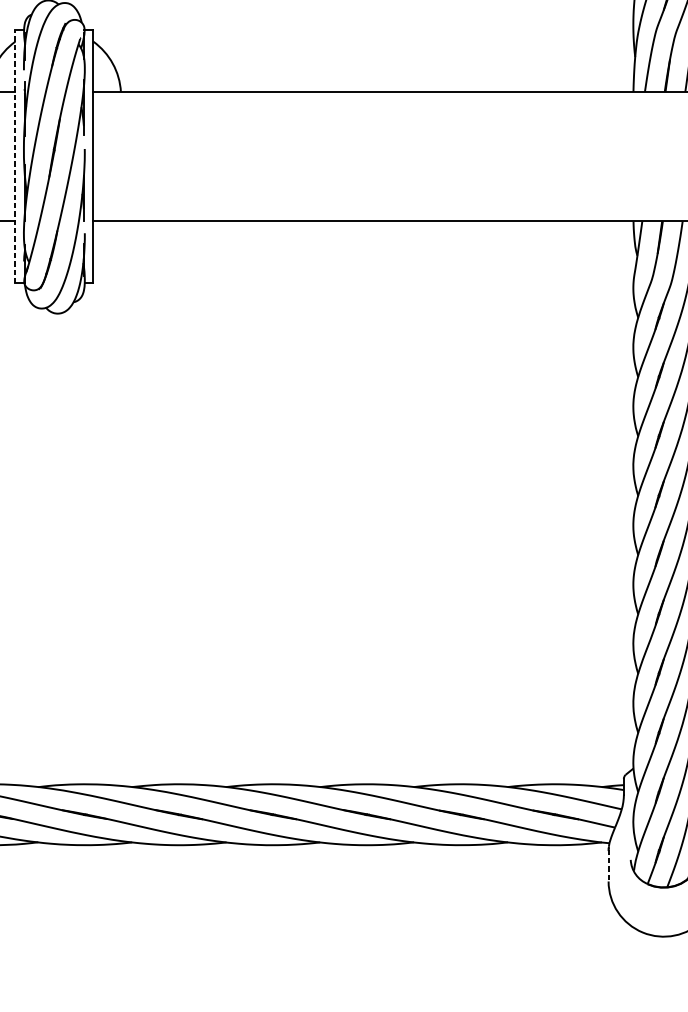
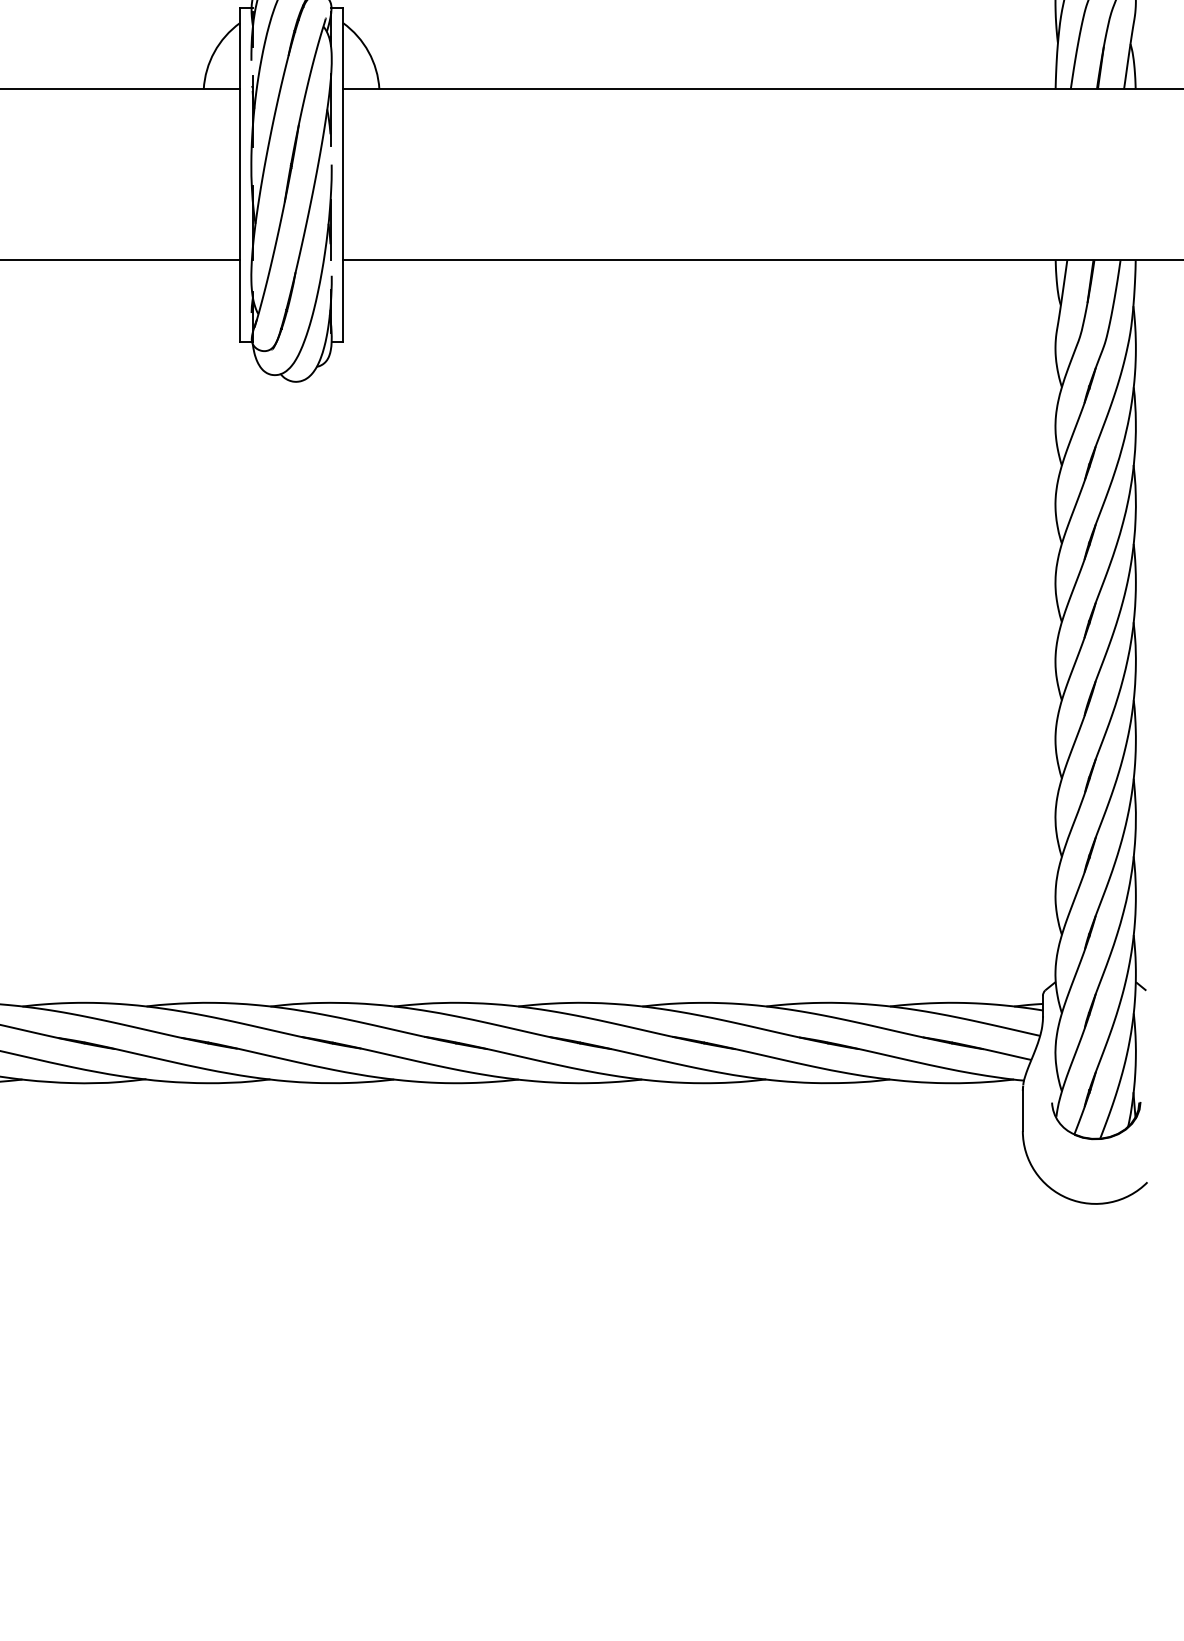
line: (15, 156) -> (240, 174), dashed -> solid
line: (608, 865) -> (1022, 1110), dashed -> solid

